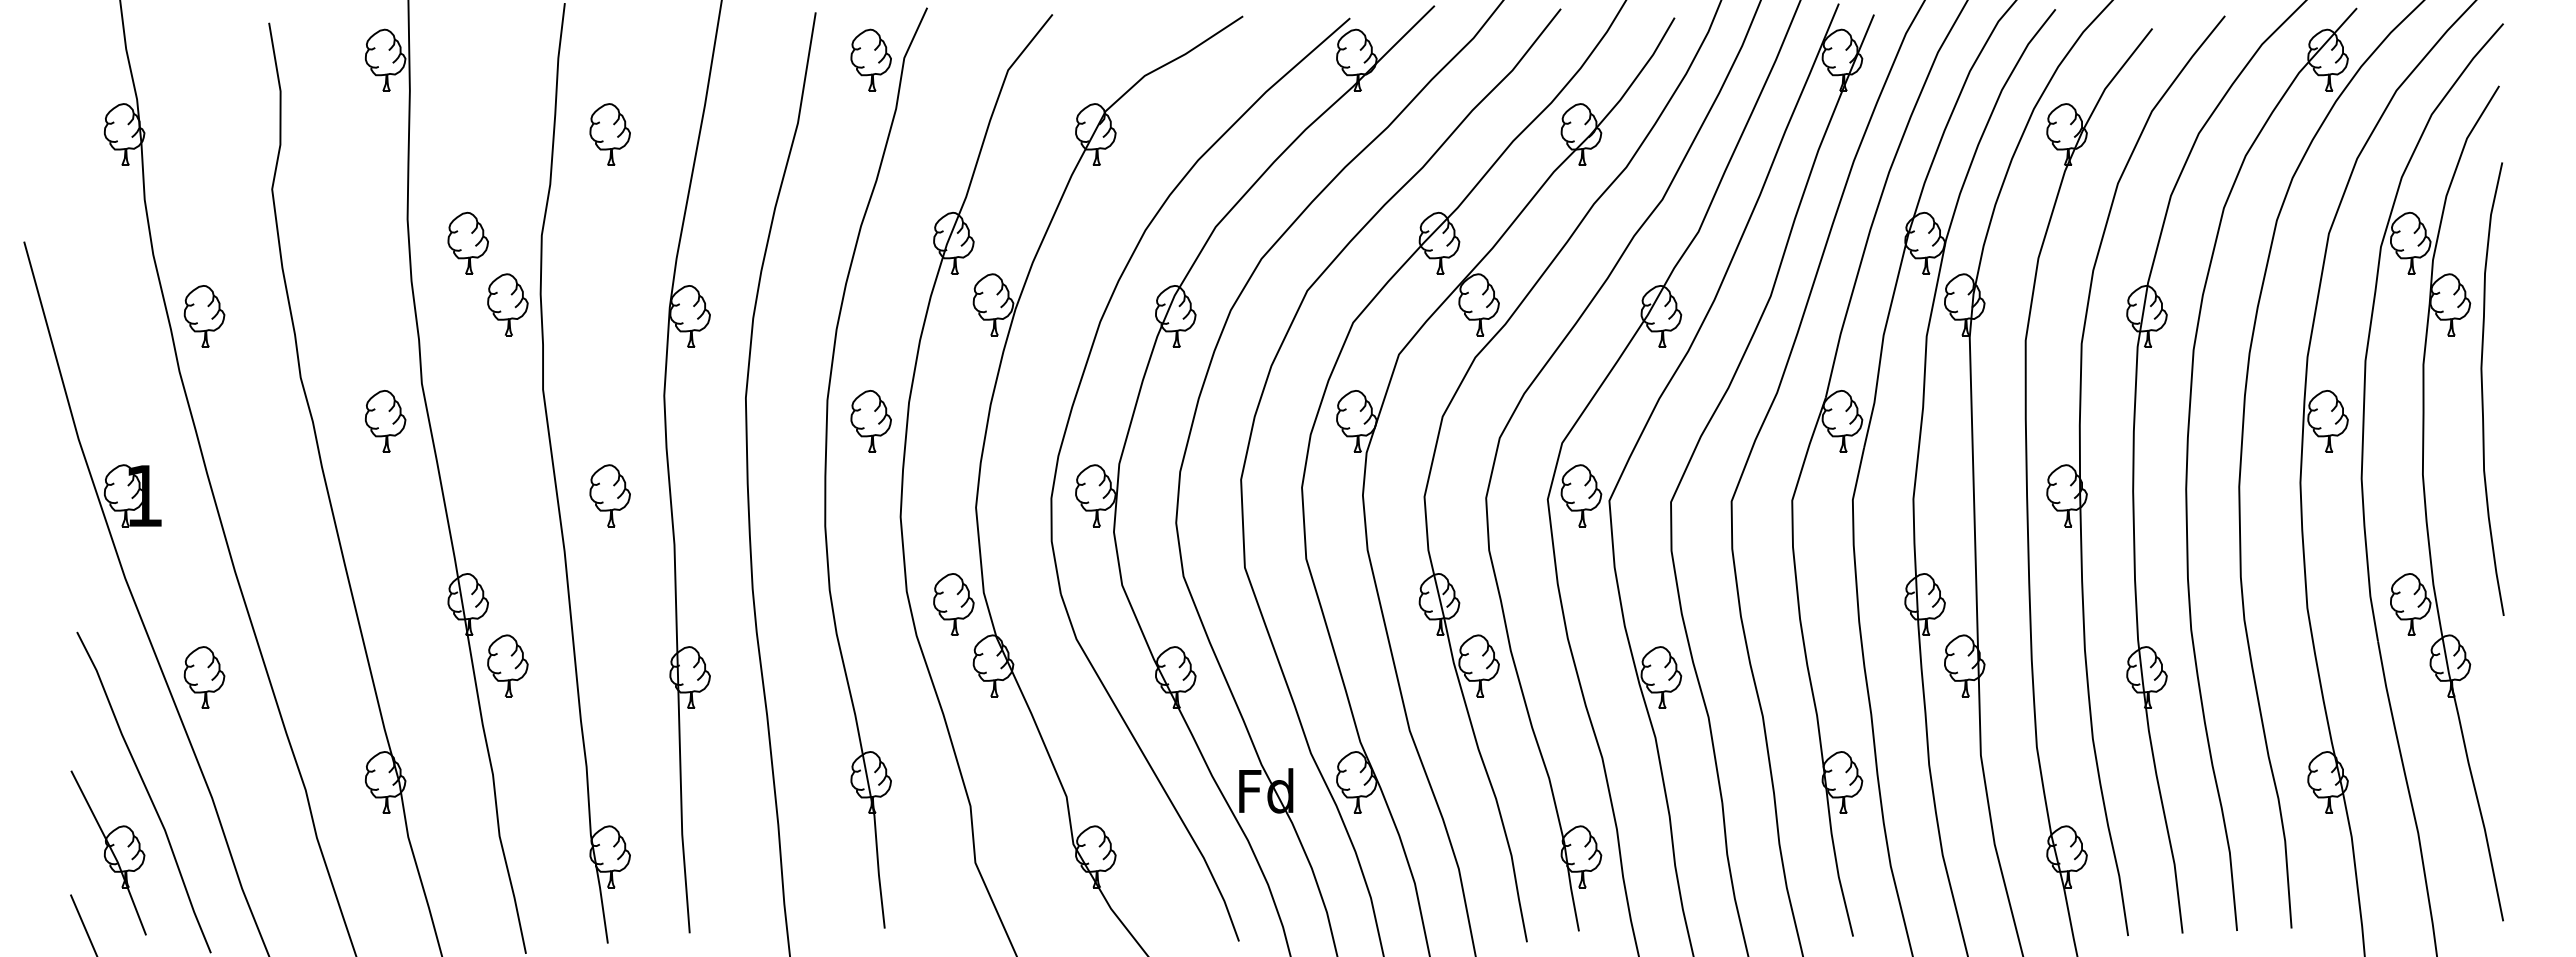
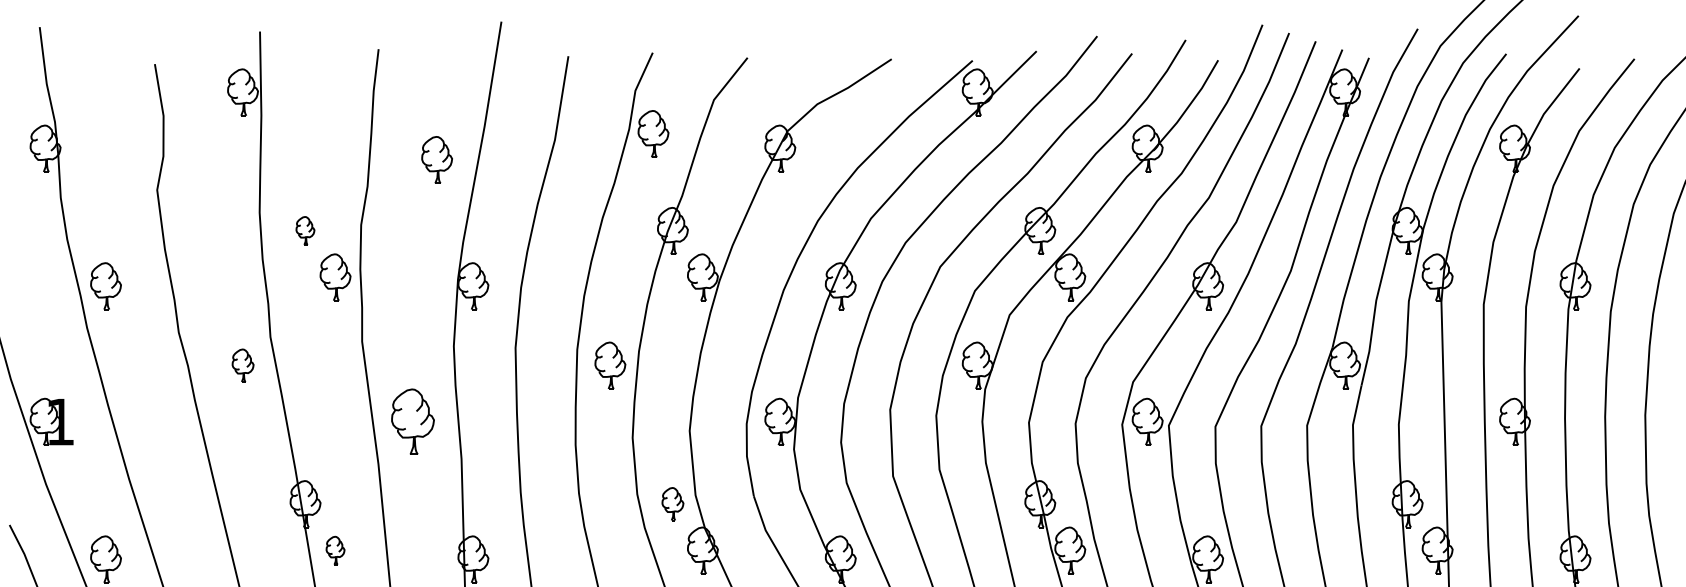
part: (870, 59) -> (652, 133), moved
part: (609, 134) -> (436, 159), moved
part: (467, 242) -> (304, 230), size x0.6
part: (385, 421) -> (242, 365), size x0.7
part: (609, 495) -> (412, 421), size x1.4
part: (953, 604) -> (672, 504), size x0.7
part: (507, 665) -> (335, 550), size x0.6

